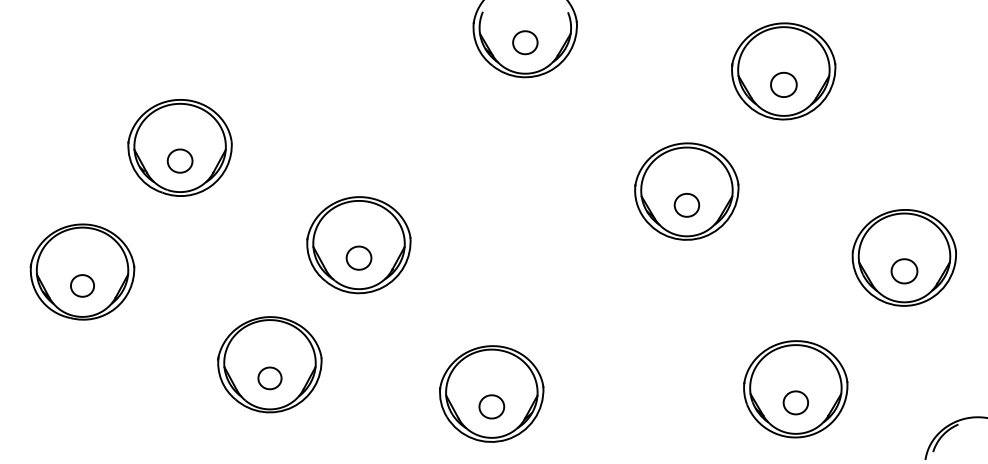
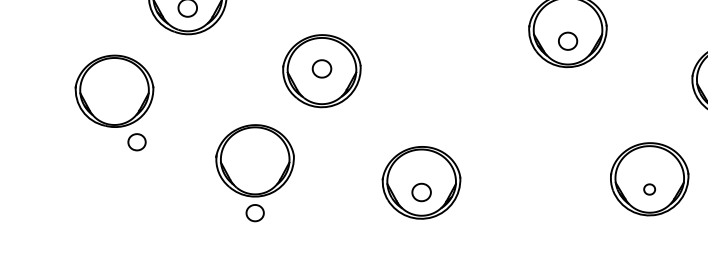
part: (358, 257) -> (321, 68), moved
part: (82, 285) -> (137, 141), moved
part: (269, 378) -> (254, 213), moved
part: (795, 402) -> (649, 189), size x0.6

